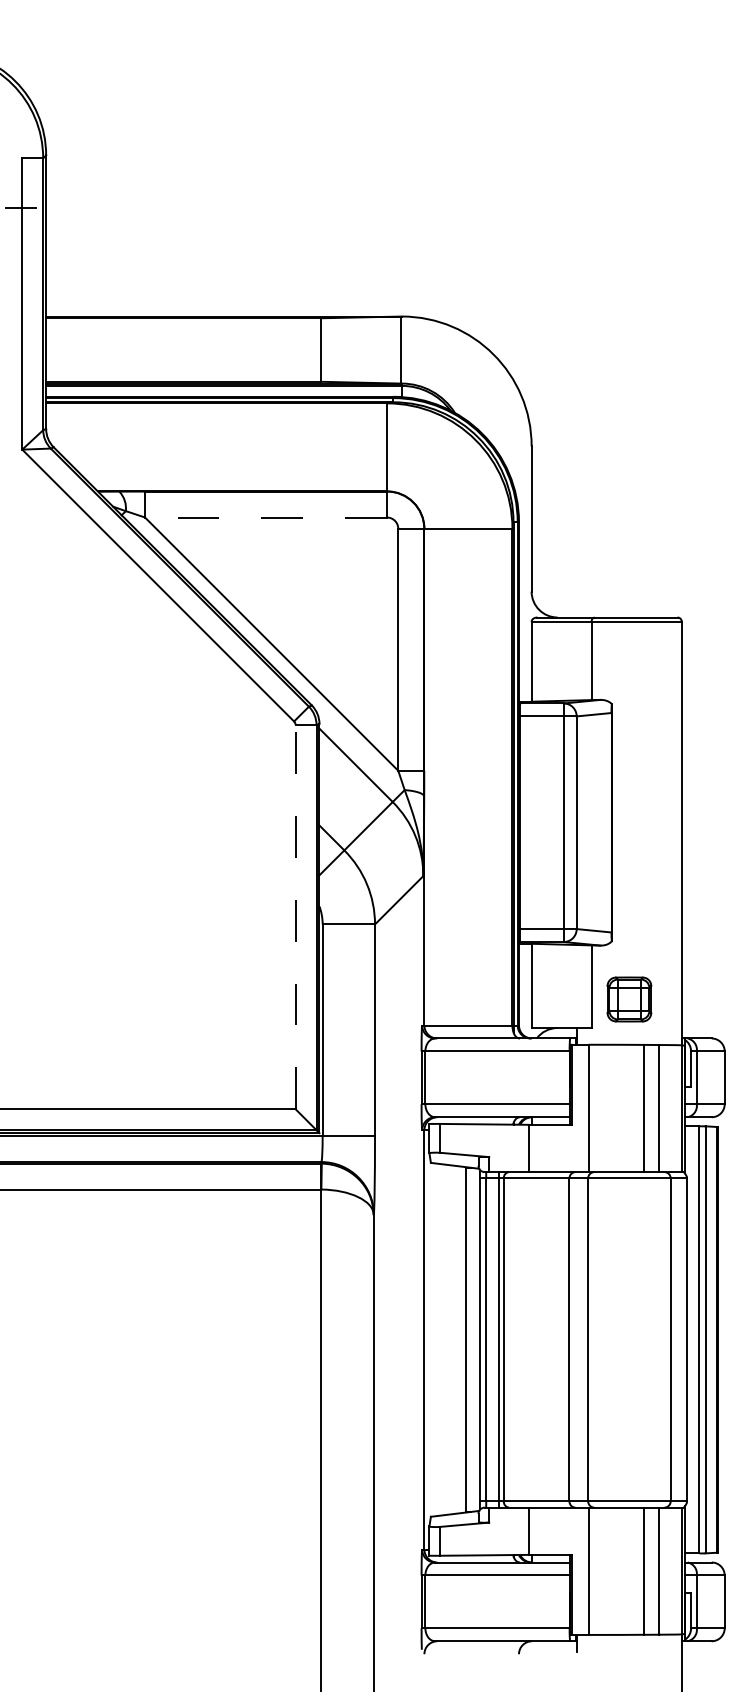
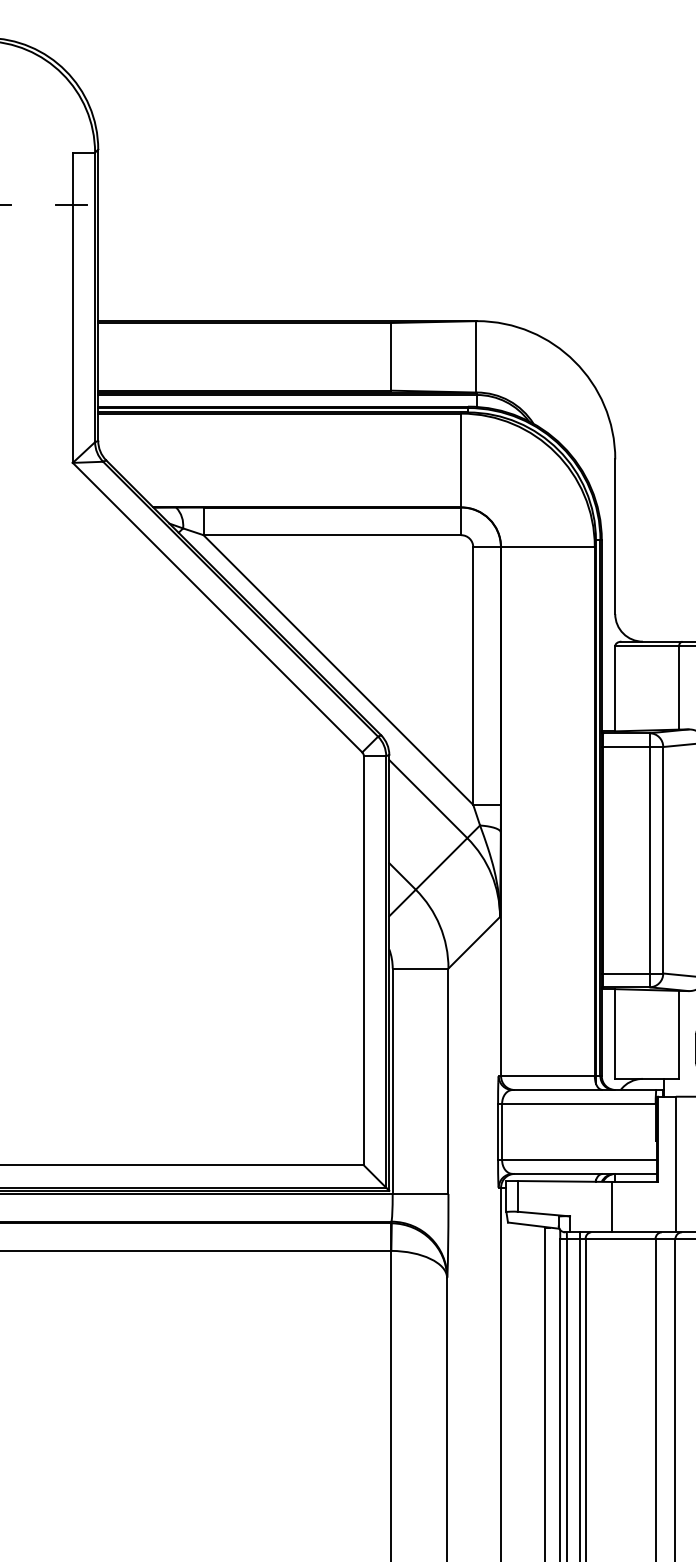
line: (266, 517) -> (332, 535), dashed -> solid
line: (295, 916) -> (363, 960), dashed -> solid

